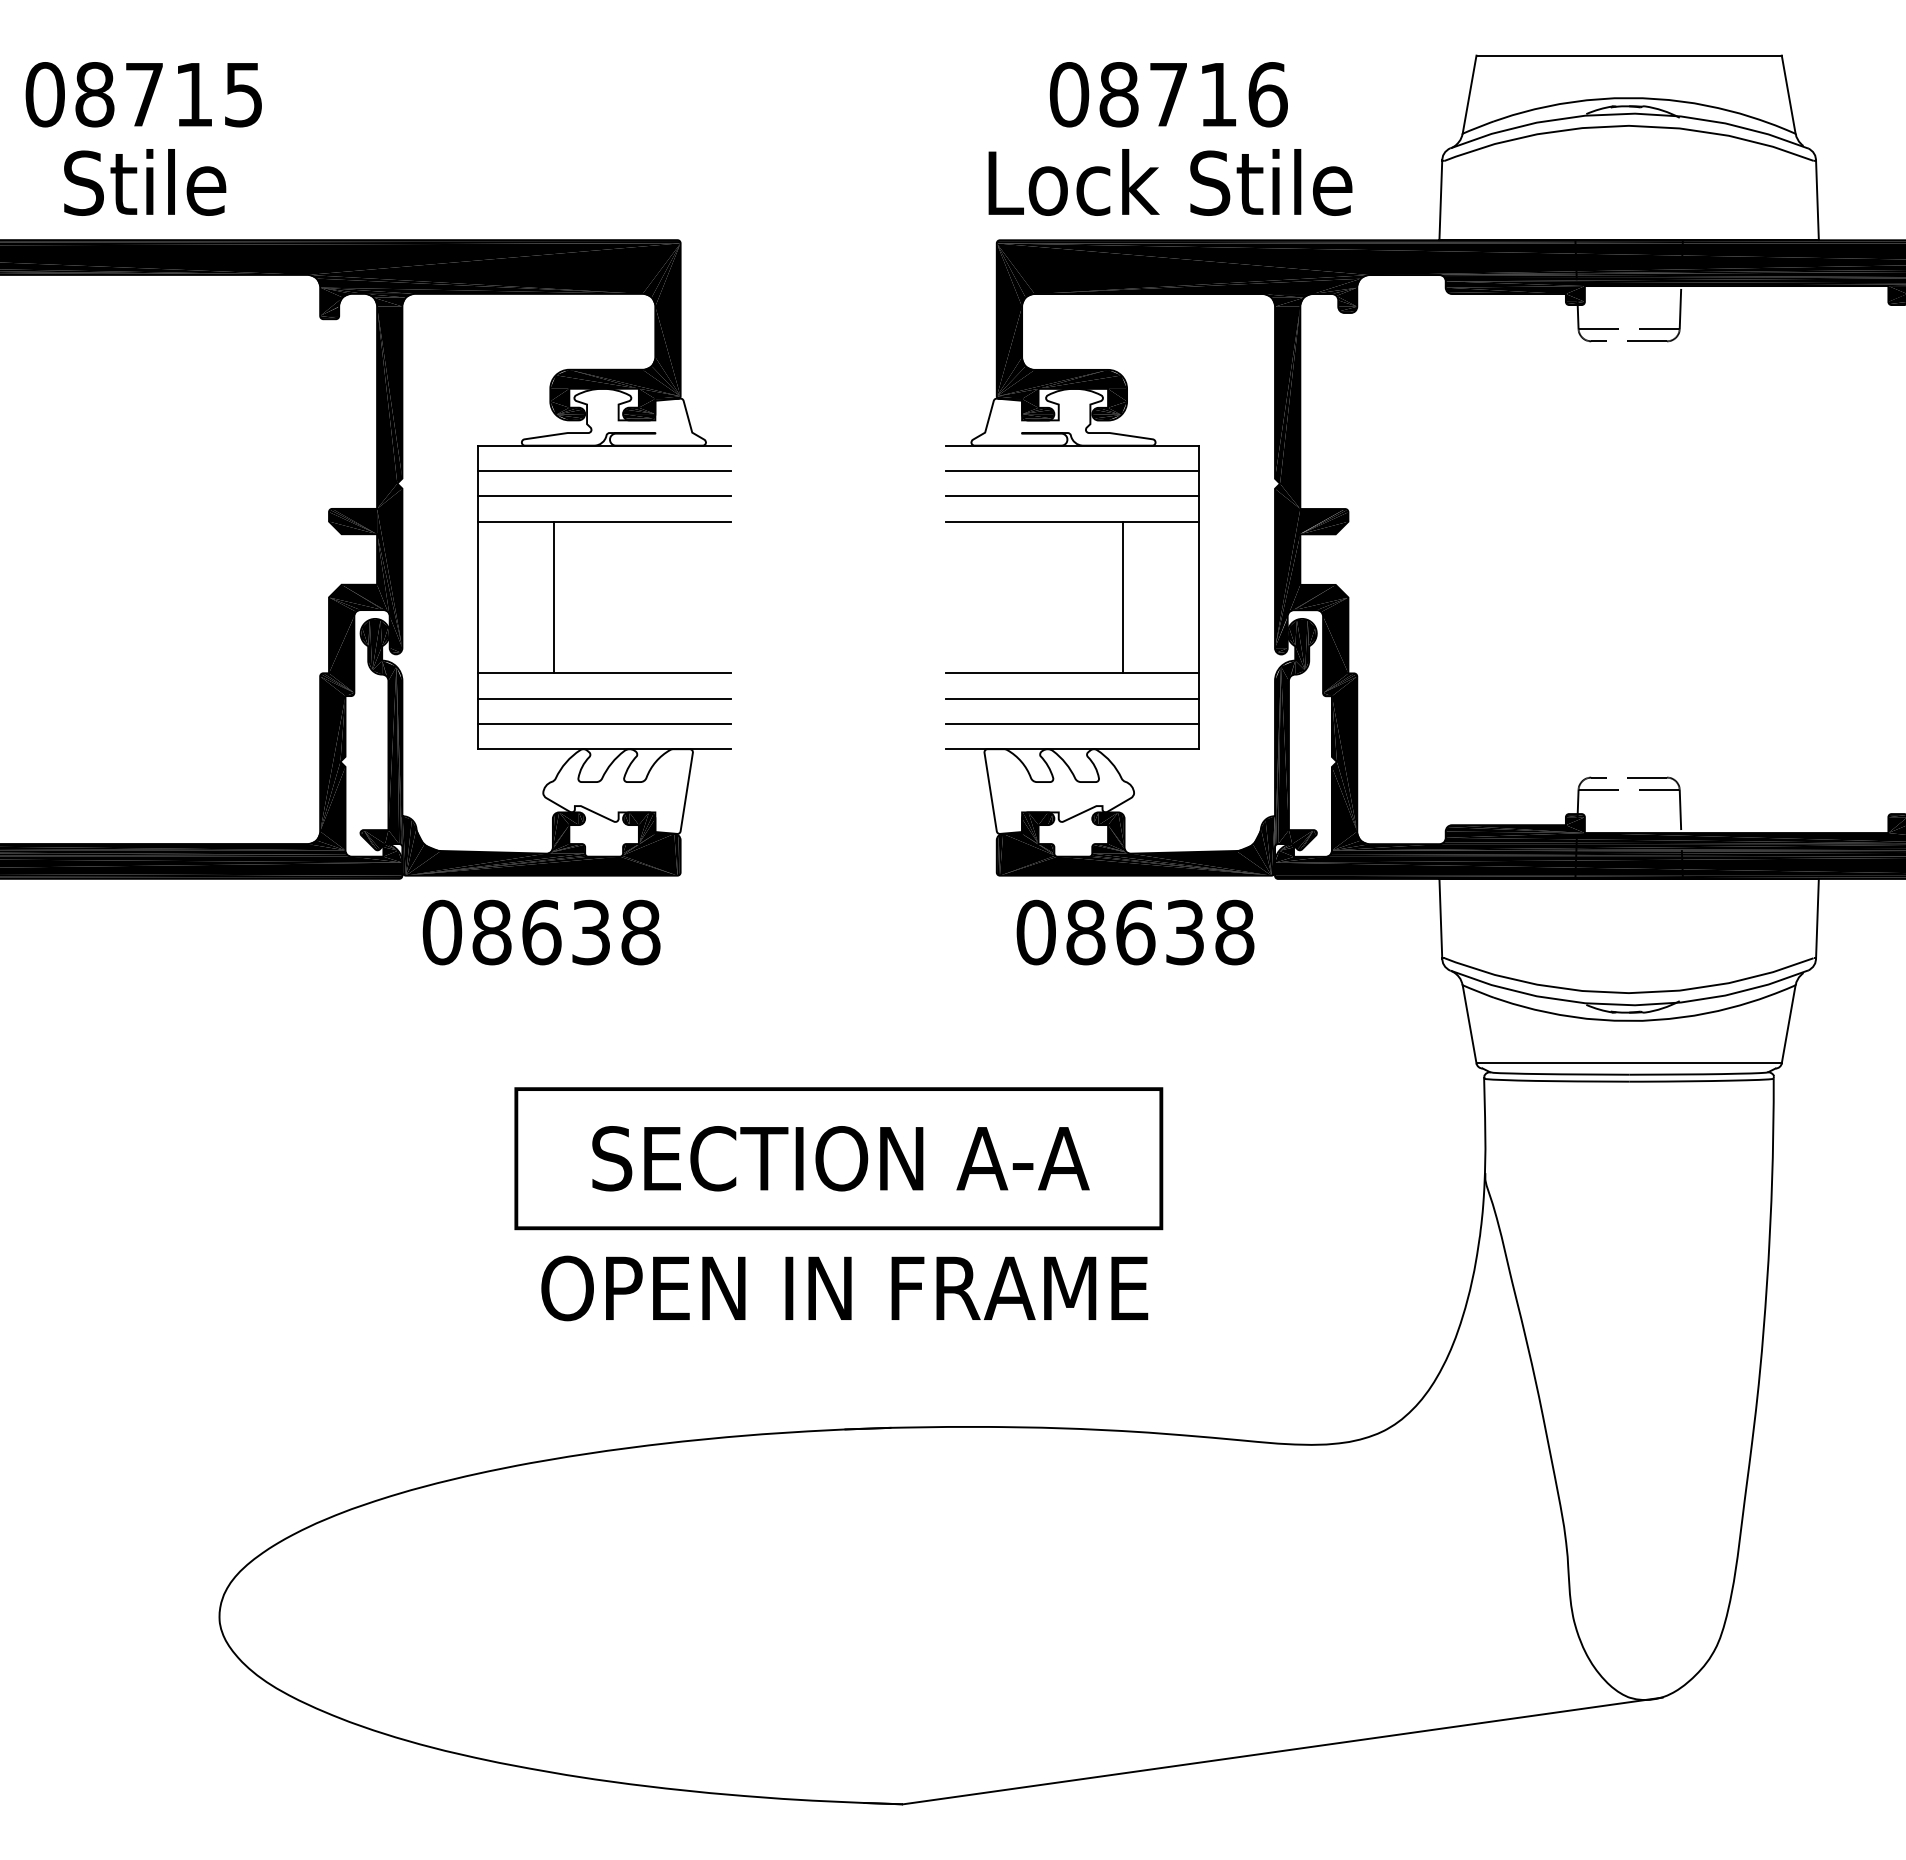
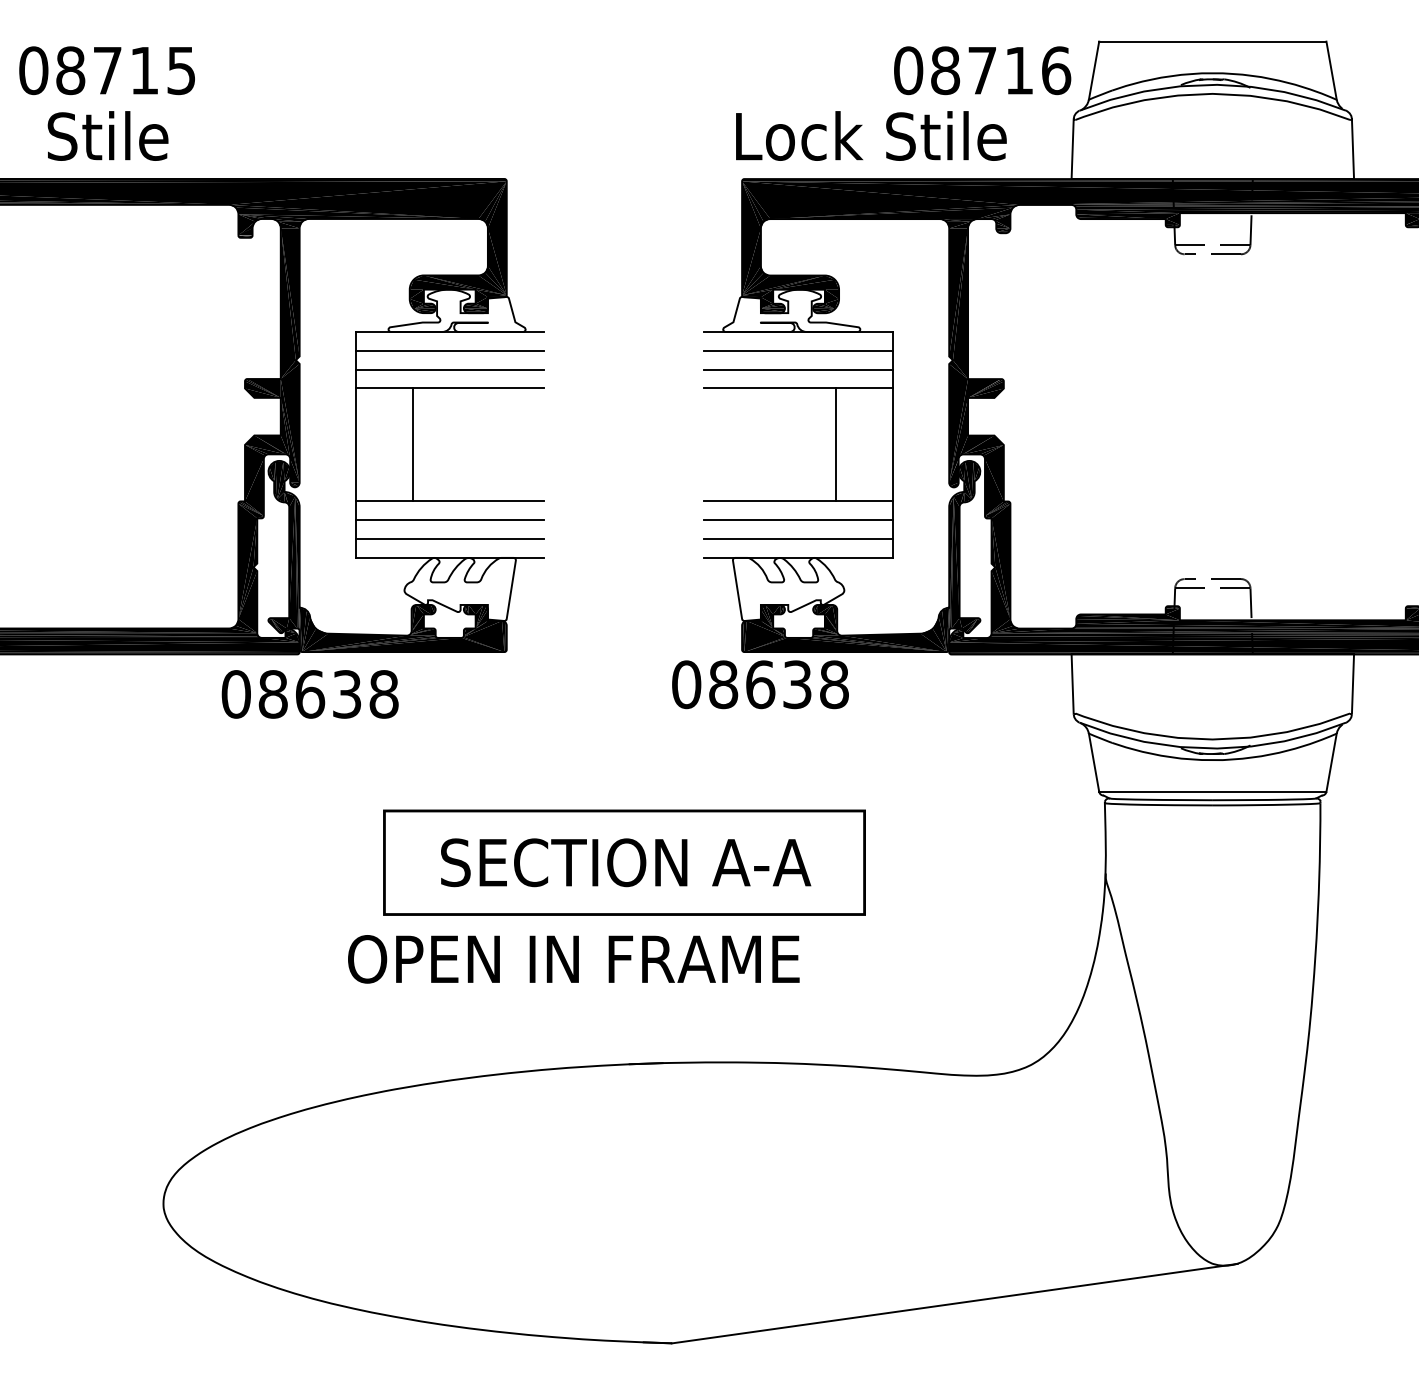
text: (1168, 94) -> (982, 70), moved
text: (541, 932) -> (310, 694), moved
text: (1135, 932) -> (760, 684), moved
text: (844, 1288) -> (573, 959), moved

